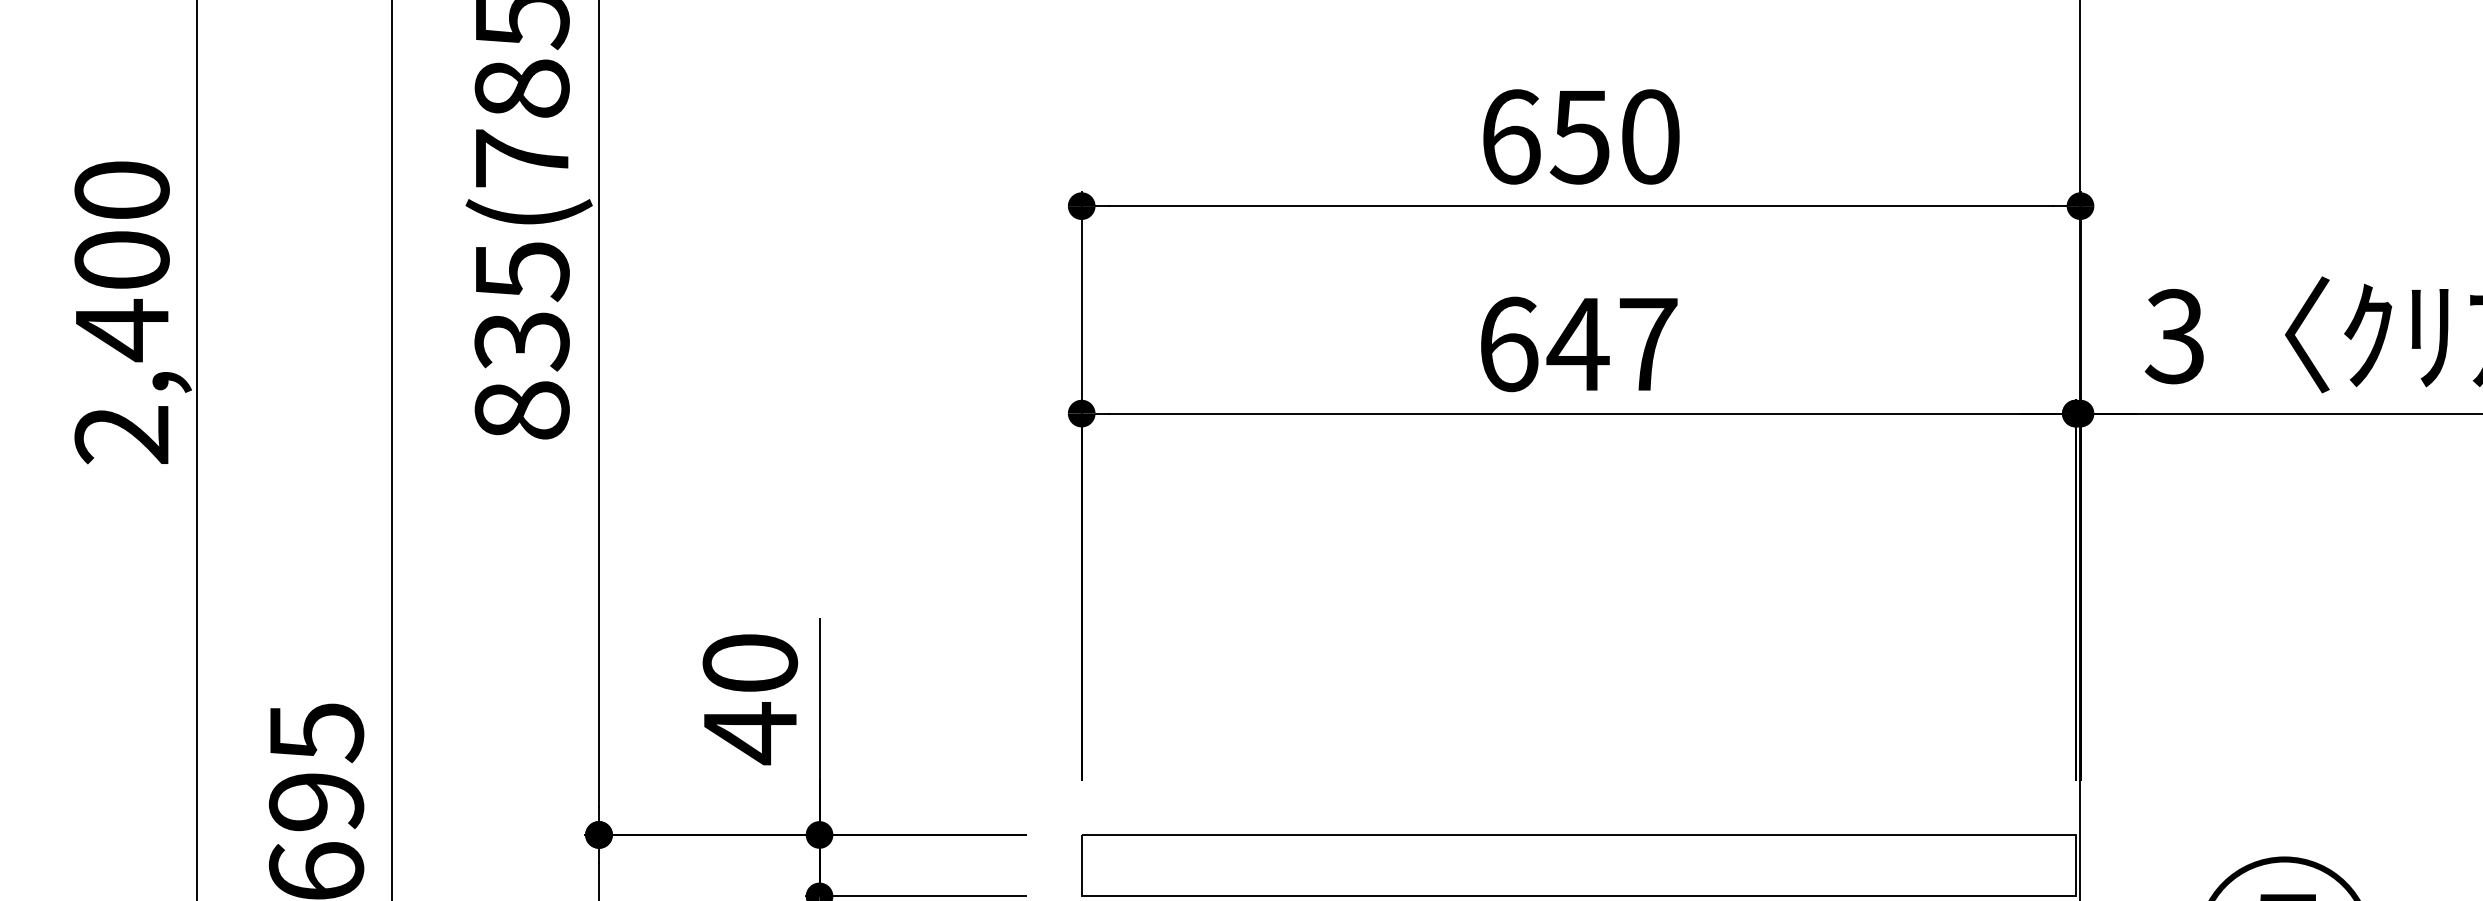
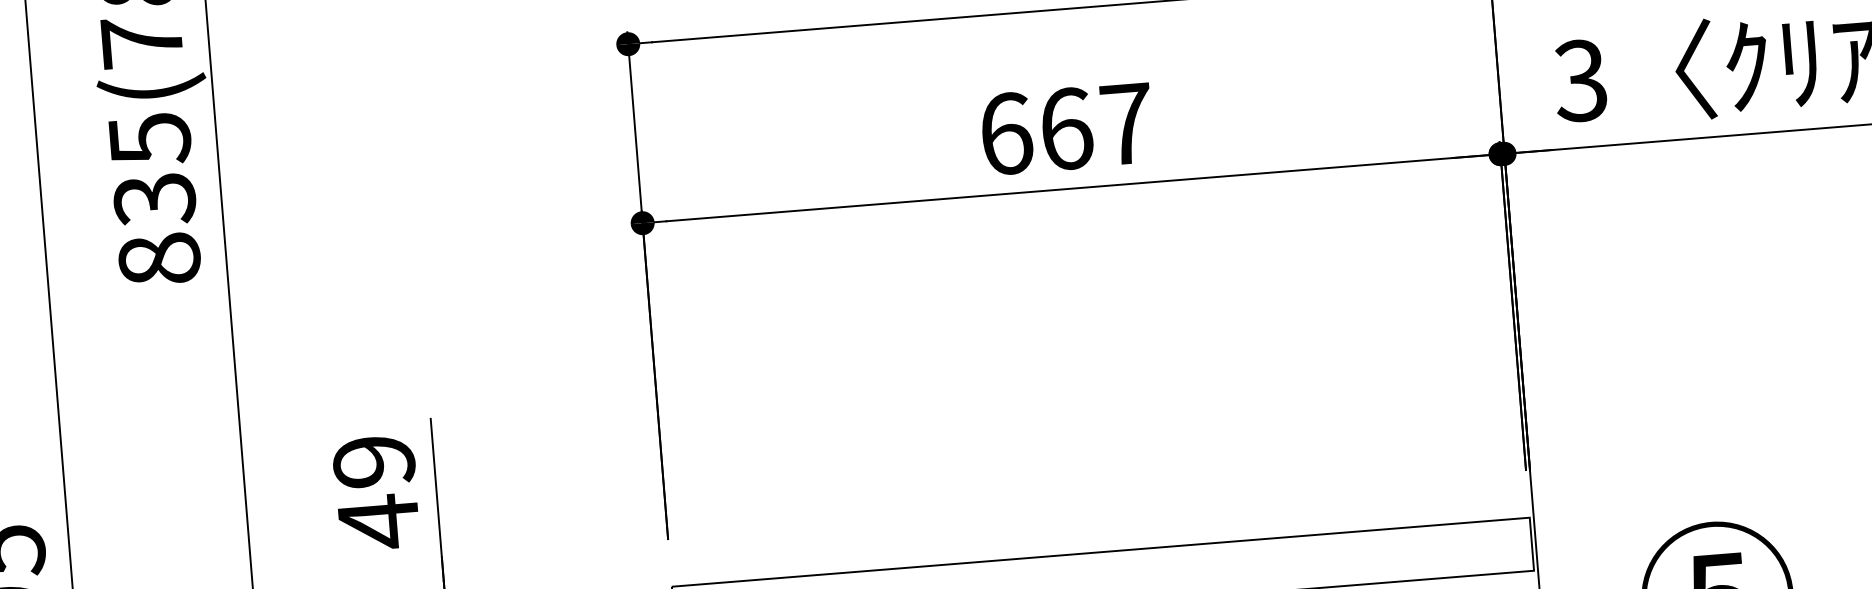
text: (1577, 344) -> (1065, 129), 647 -> 667
text: (750, 663) -> (374, 461), 40 -> 49

